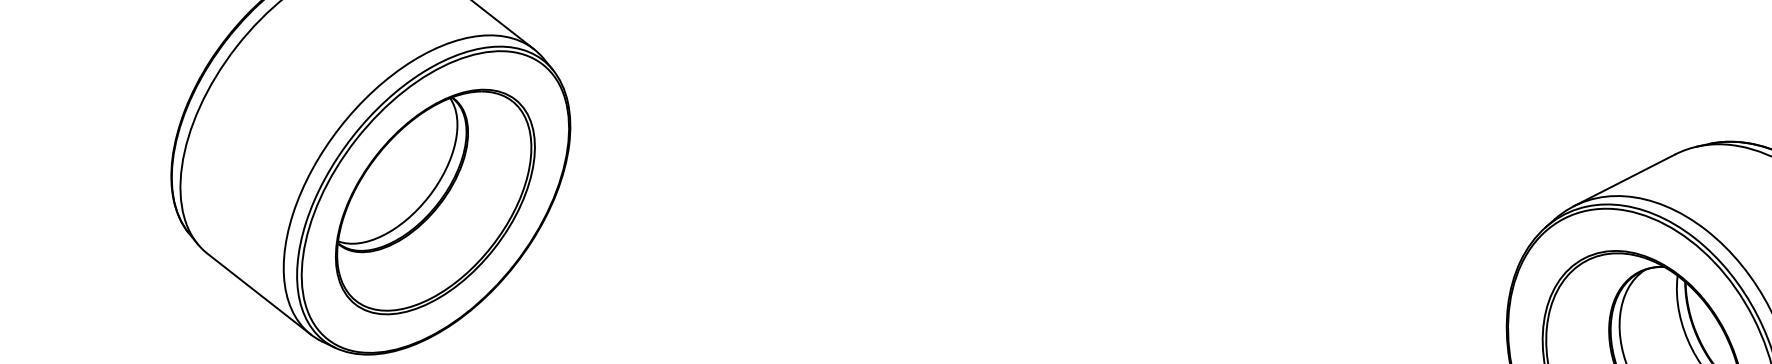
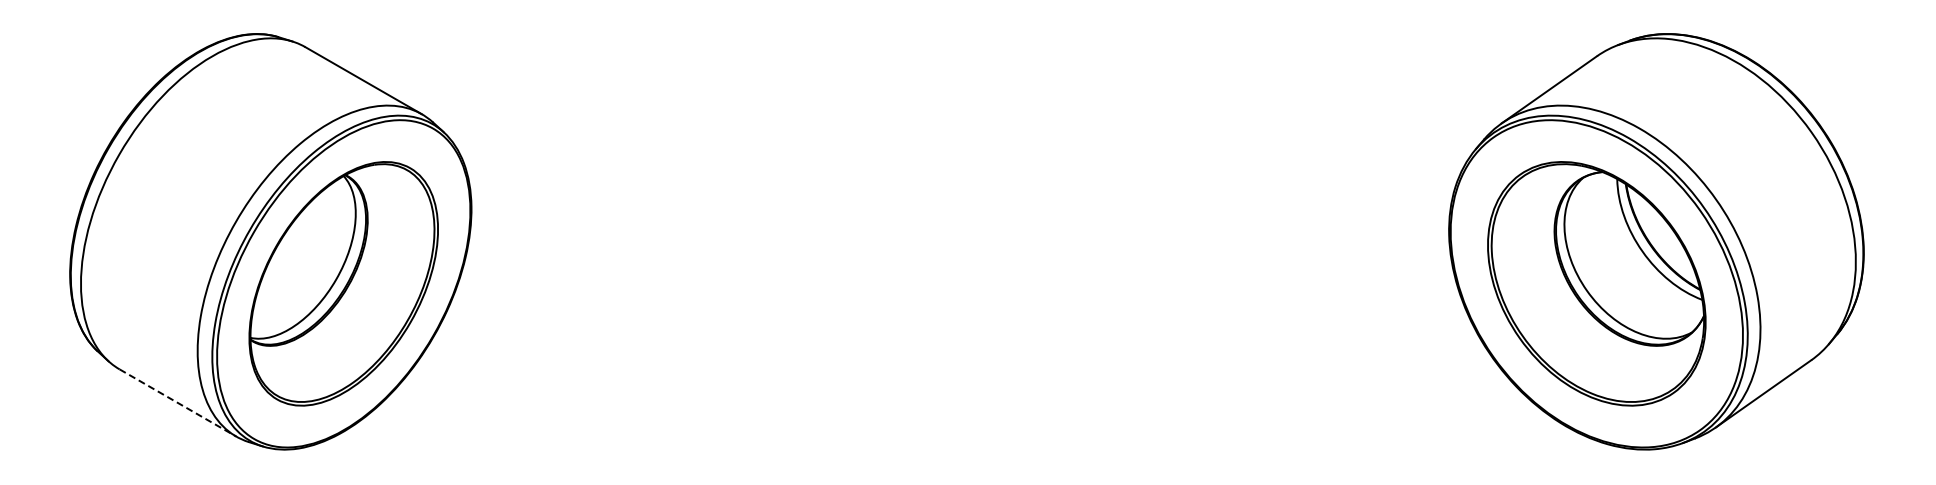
line: (259, 294) -> (178, 403), solid -> dashed

